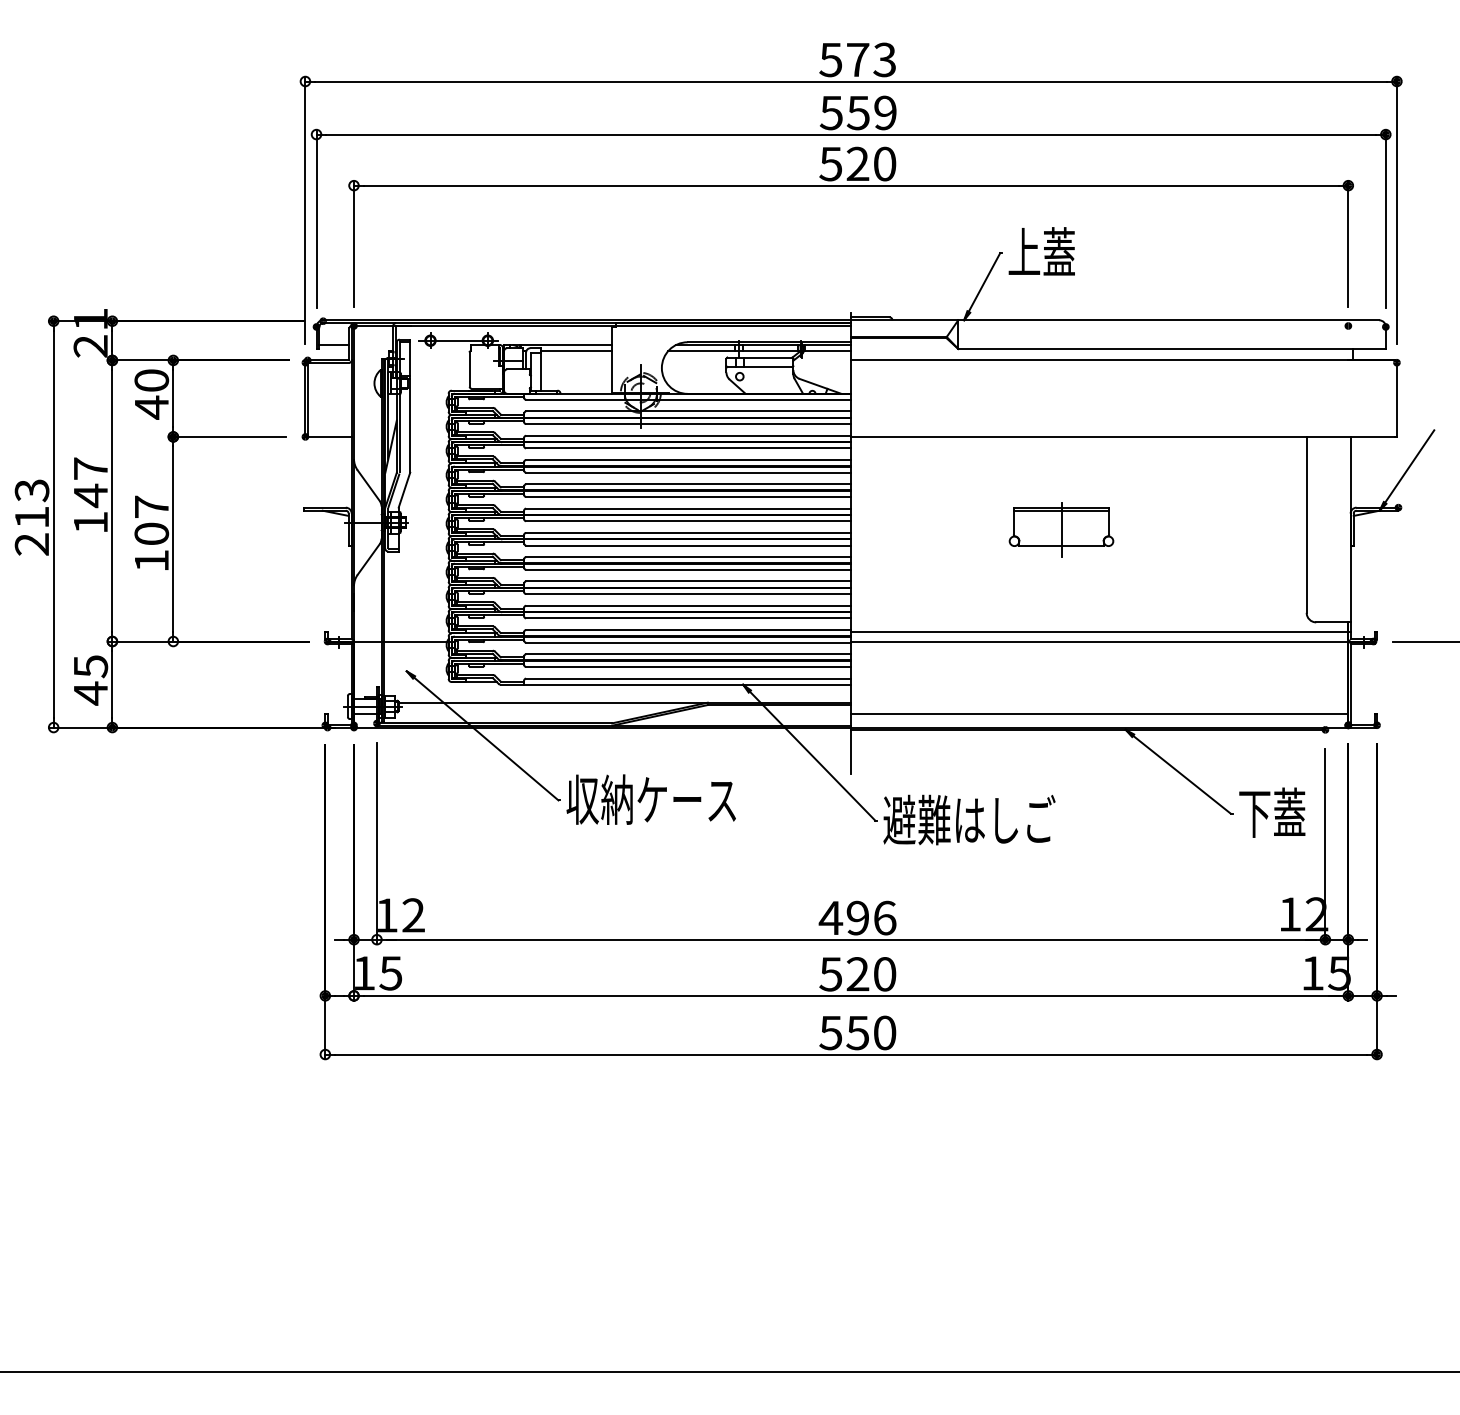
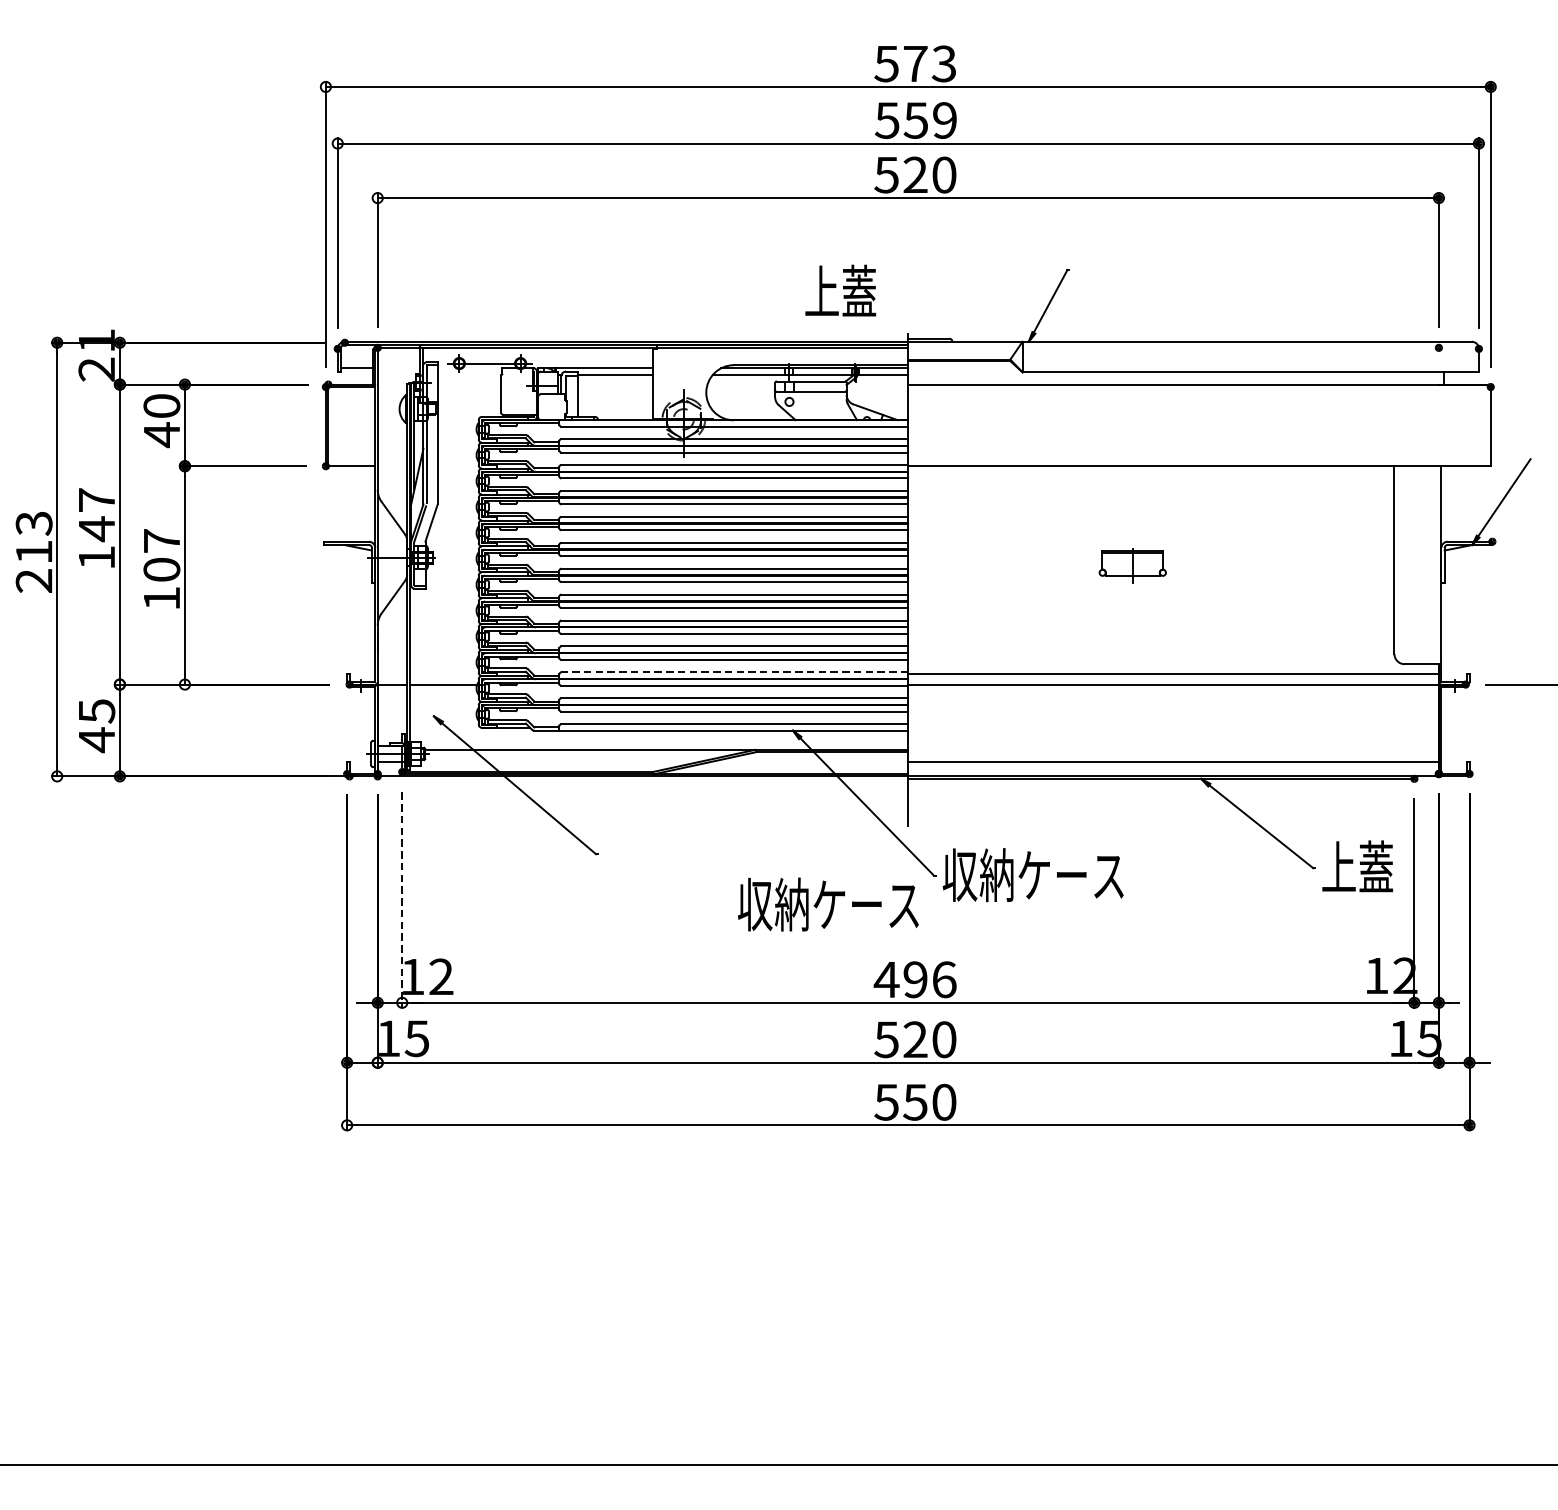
text: (1041, 251) -> (840, 290), moved
part: (1061, 529) -> (1132, 565), size x0.6
line: (688, 630) -> (734, 672), solid -> dashed
text: (650, 799) -> (827, 904), moved
text: (1254, 812) -> (1338, 867), 下蓋 -> 上蓋
text: (969, 819) -> (1034, 874), 避難はしご -> 収納ケース
line: (376, 843) -> (401, 900), solid -> dashed

